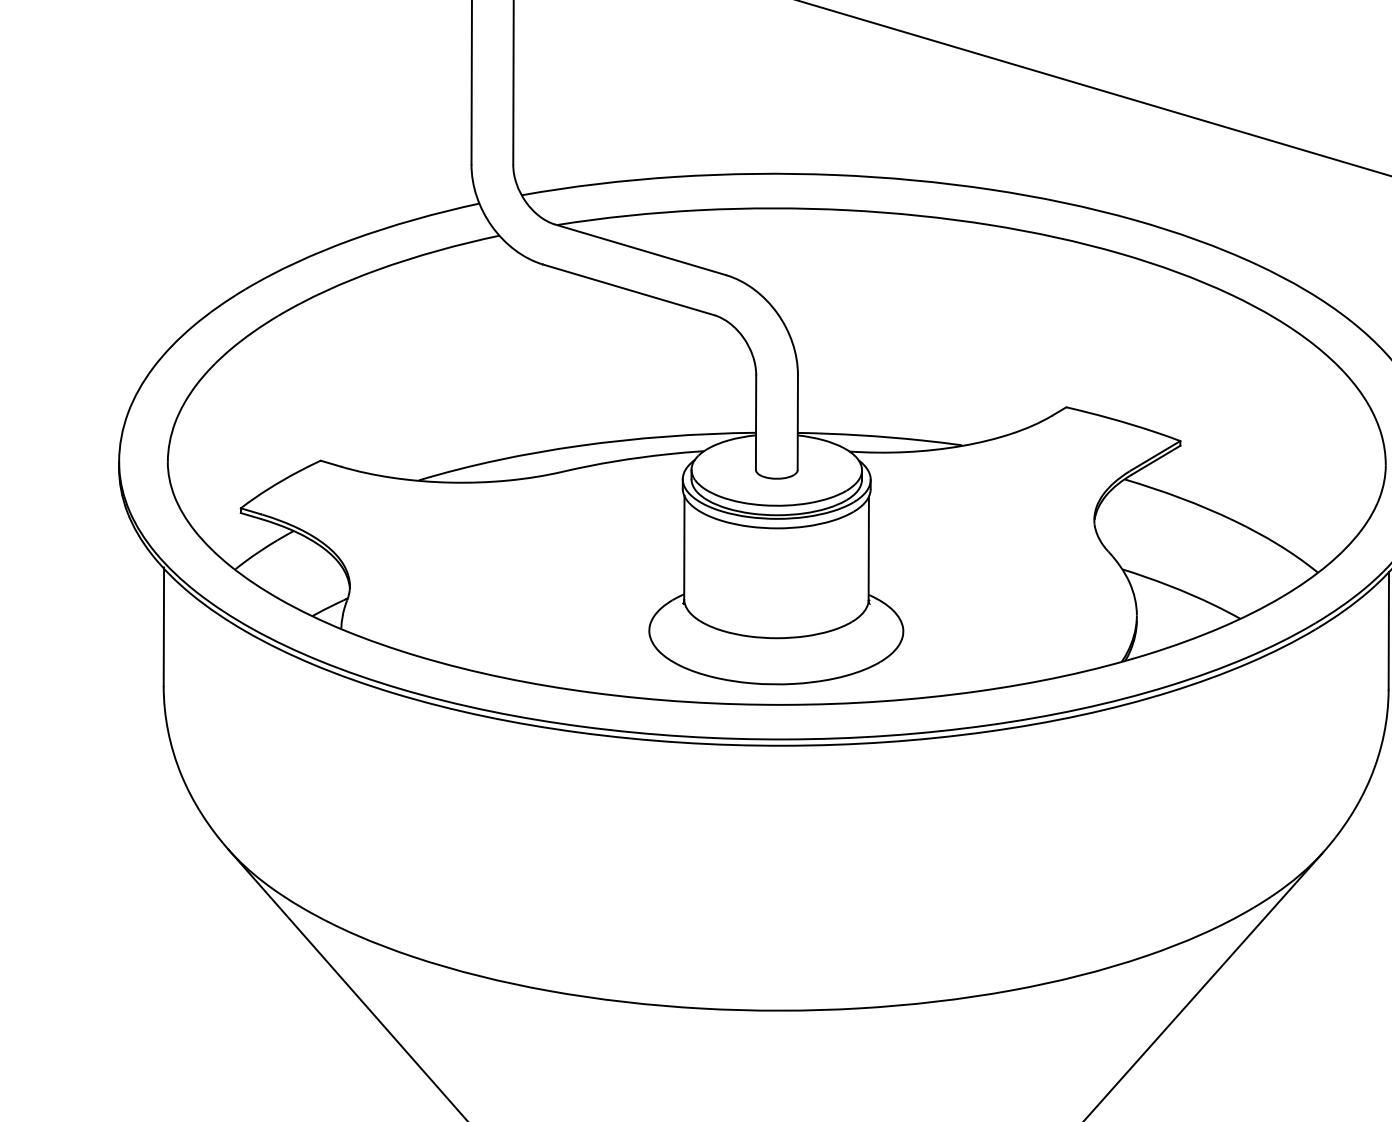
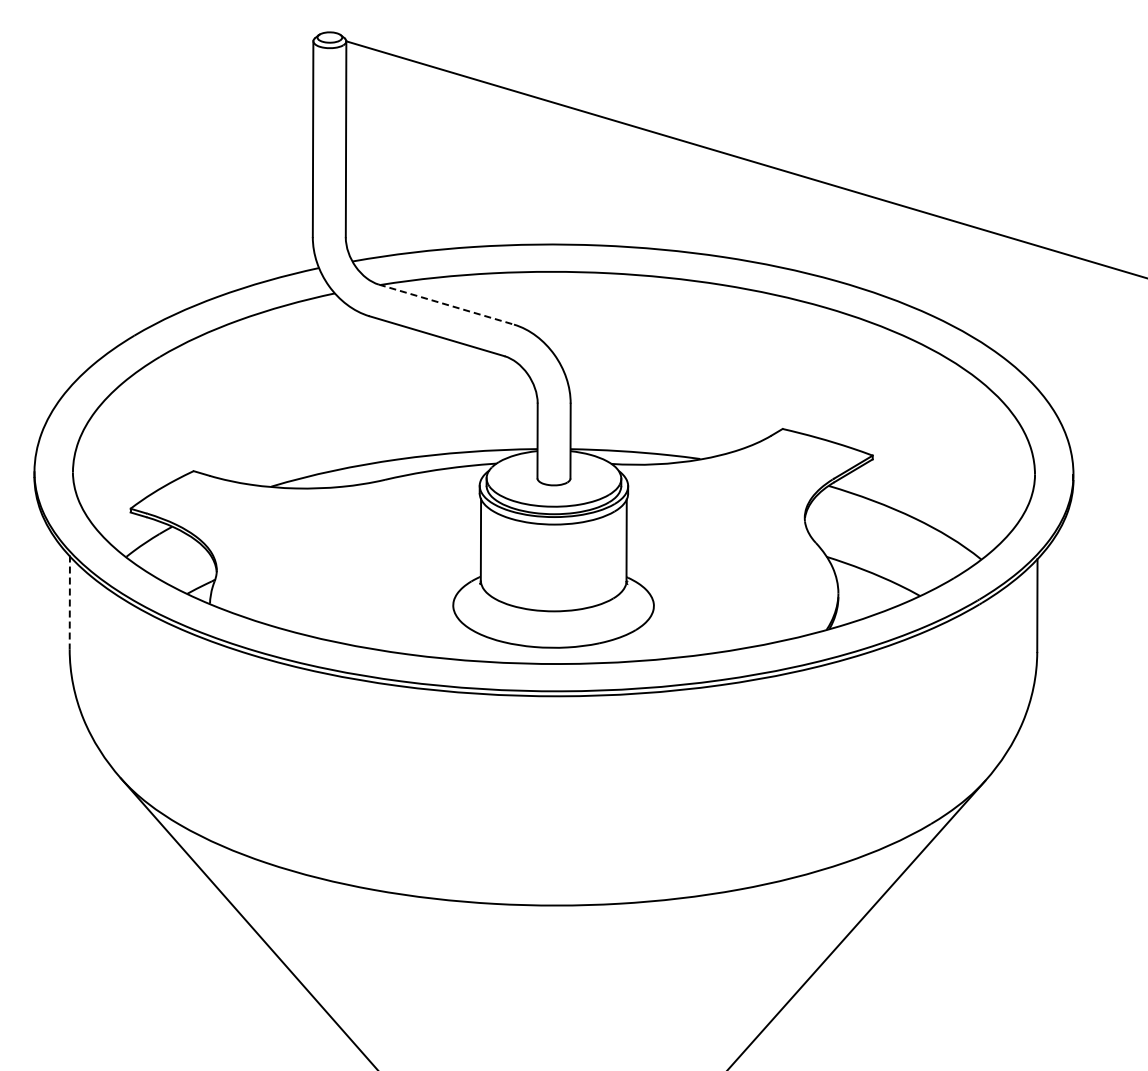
line: (640, 249) -> (446, 304), solid -> dashed
line: (163, 626) -> (69, 602), solid -> dashed

